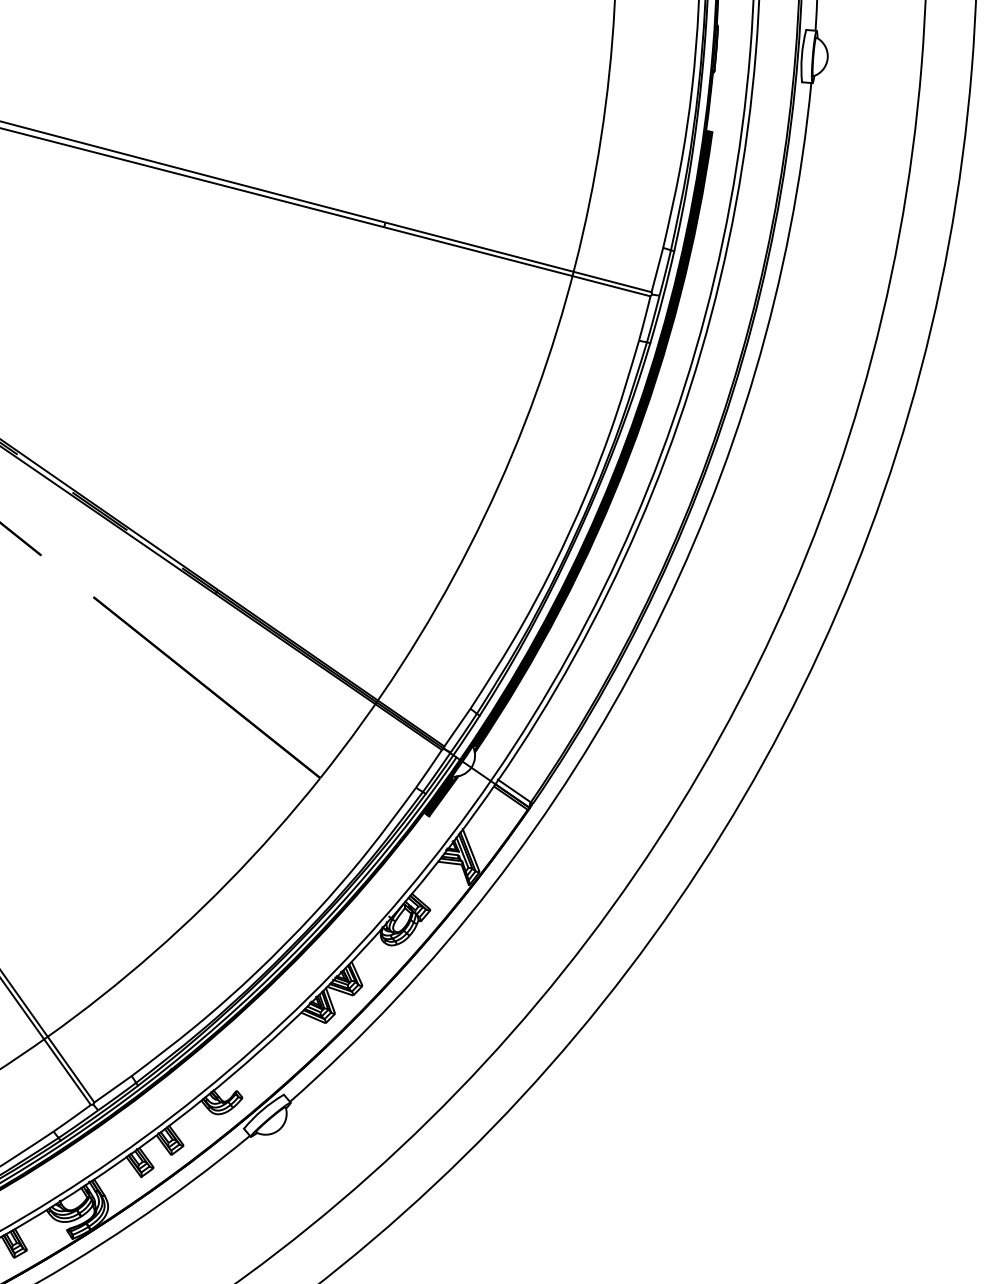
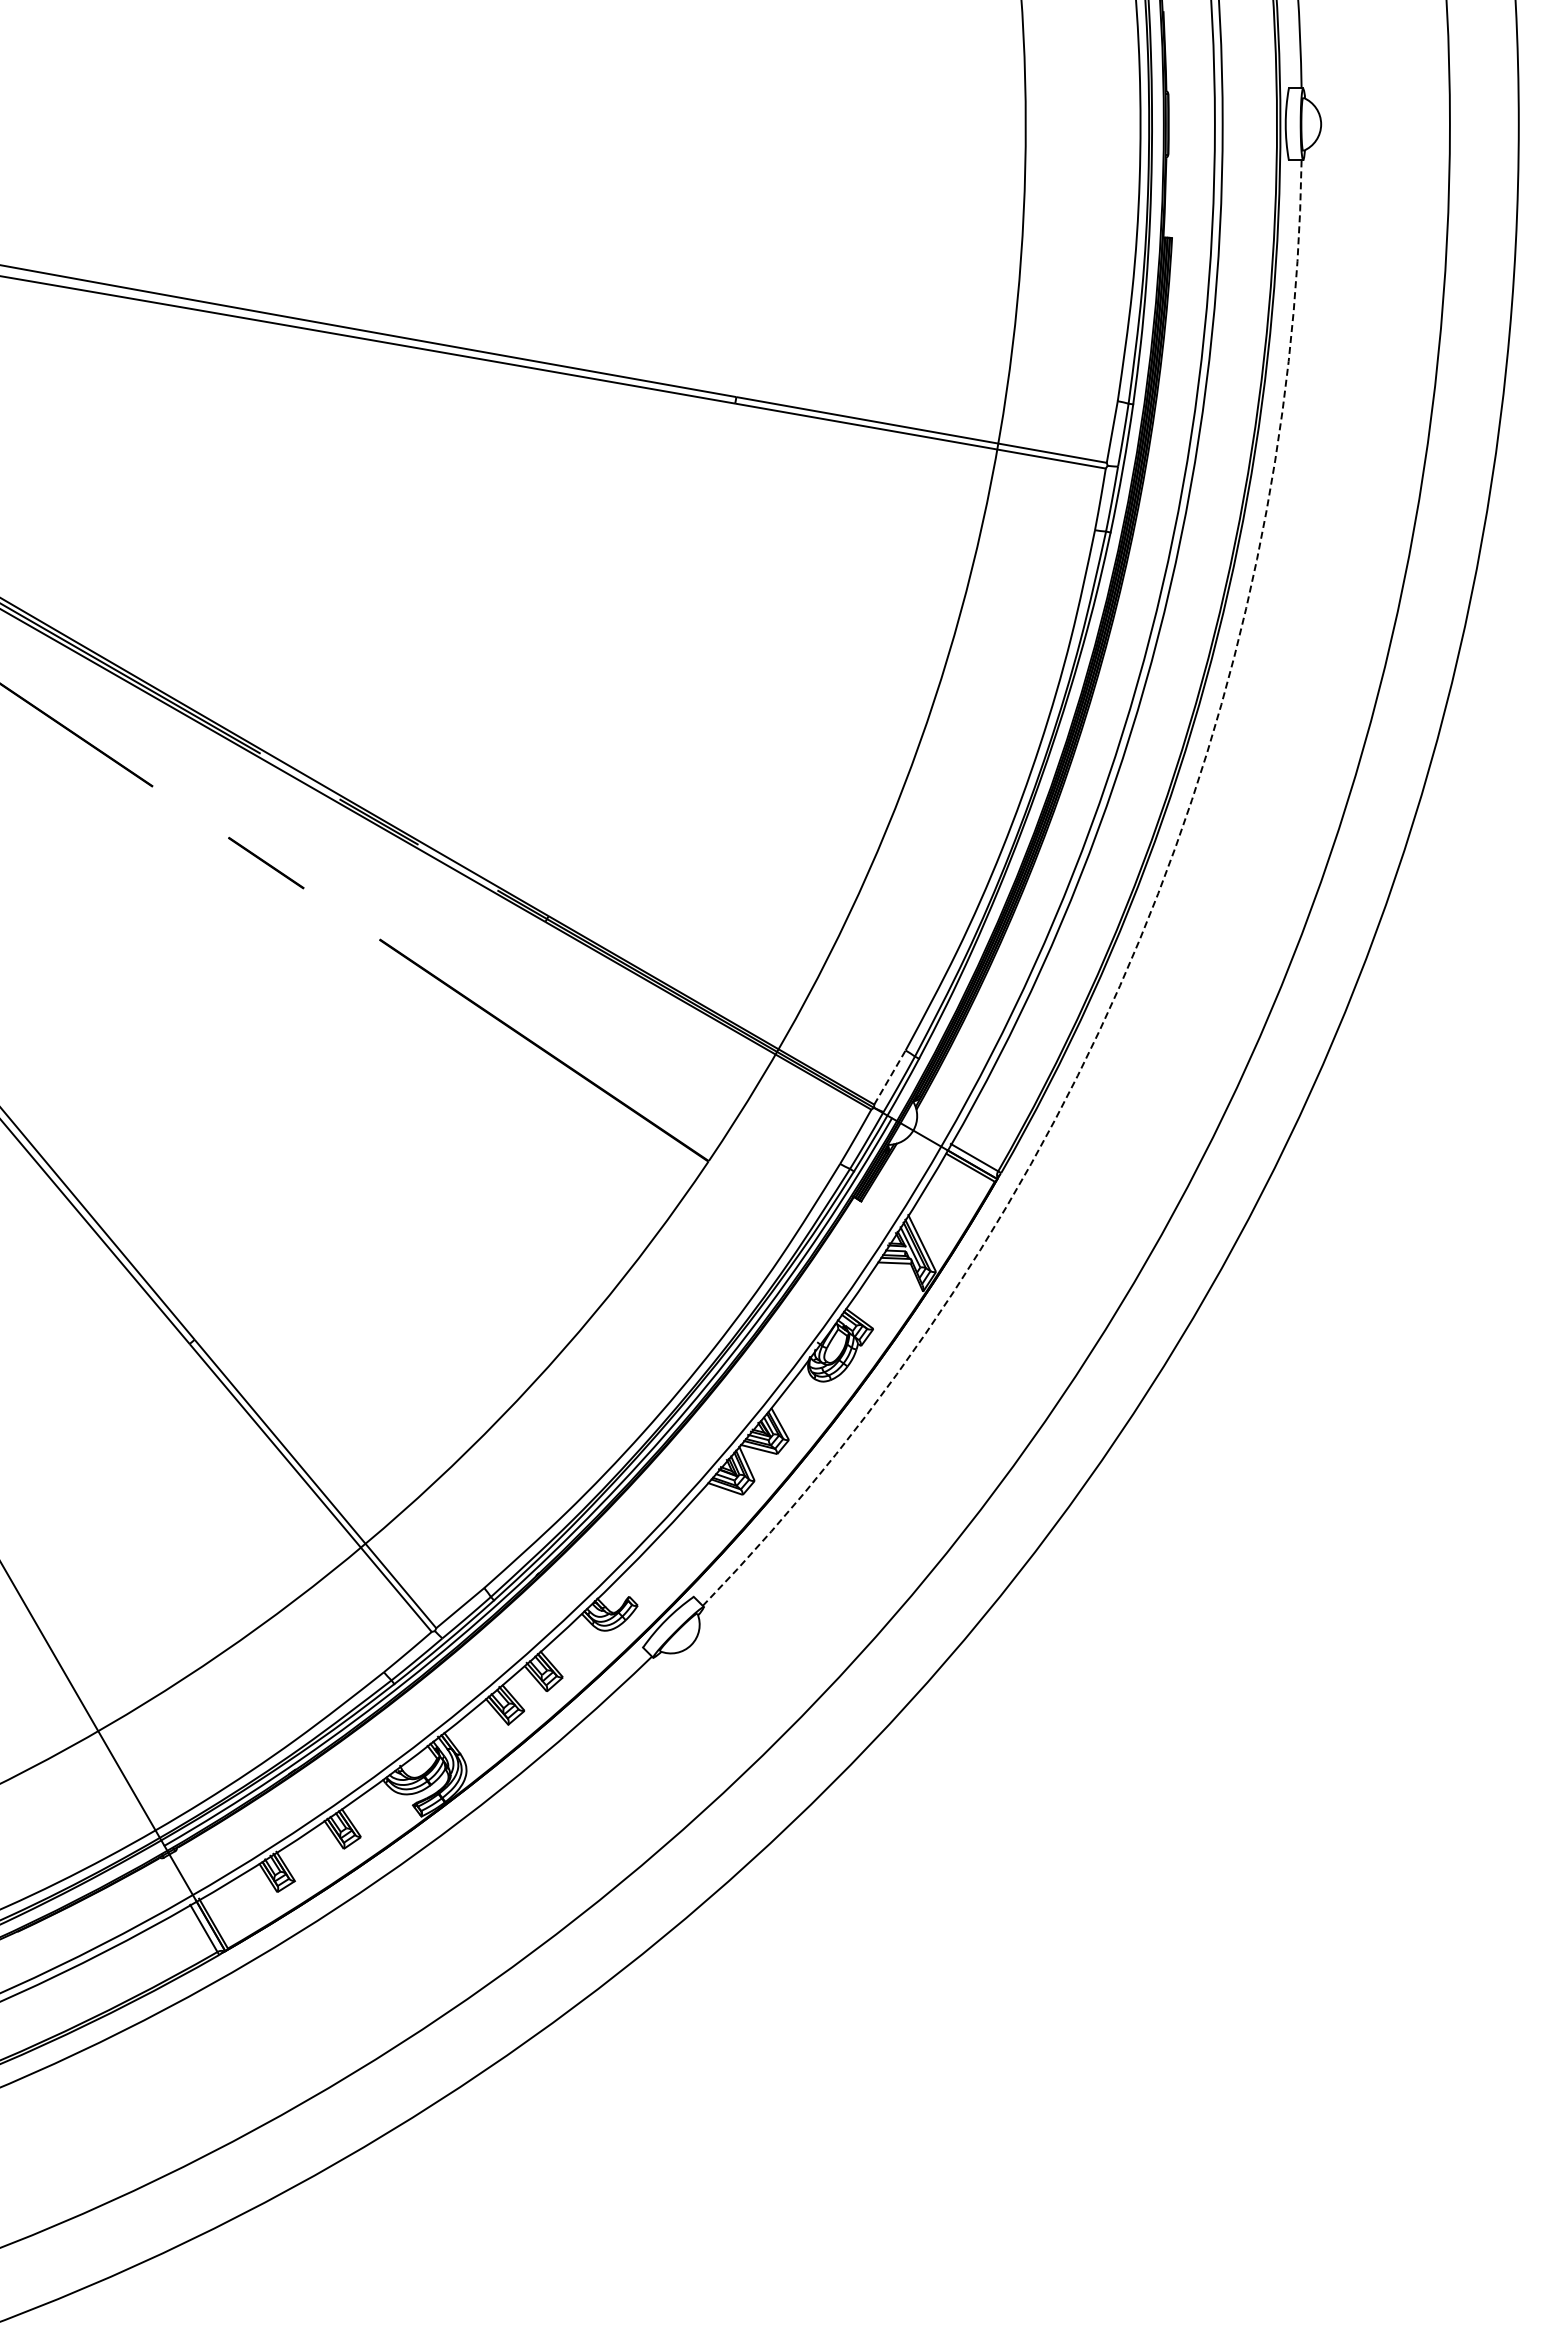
arc: (647, 641) -> (1139, 939), solid -> dashed
line: (457, 727) -> (890, 1077), solid -> dashed

